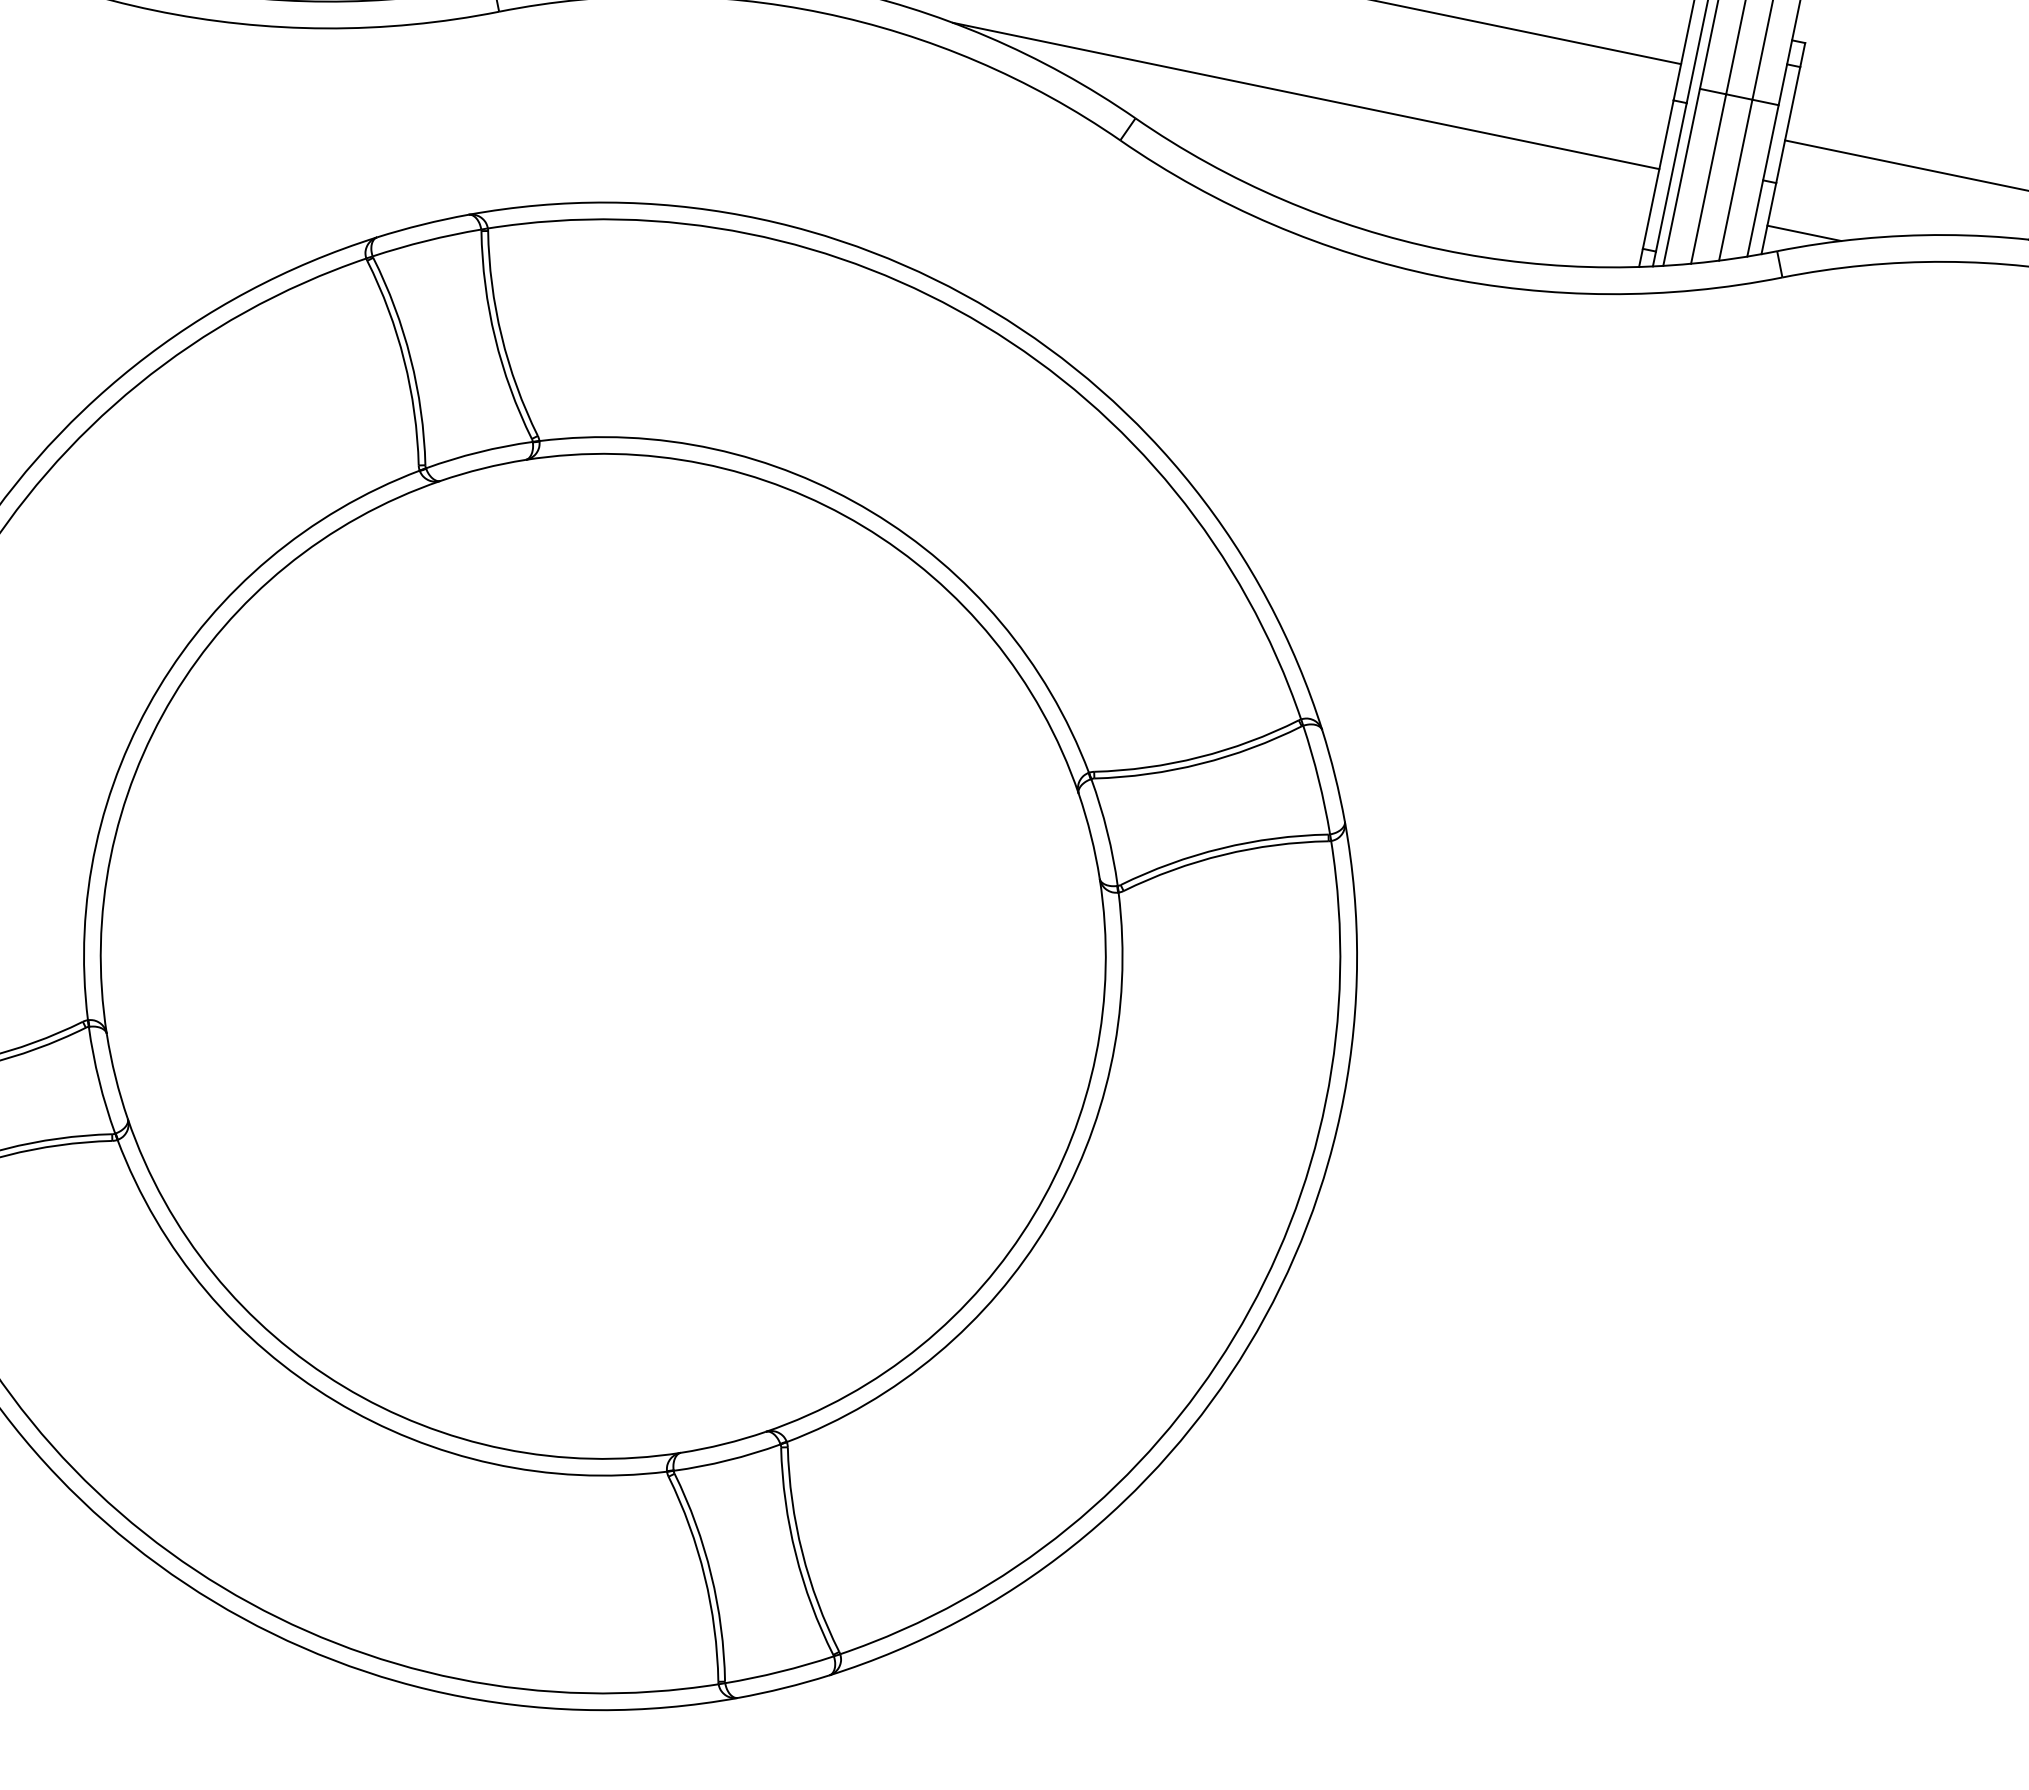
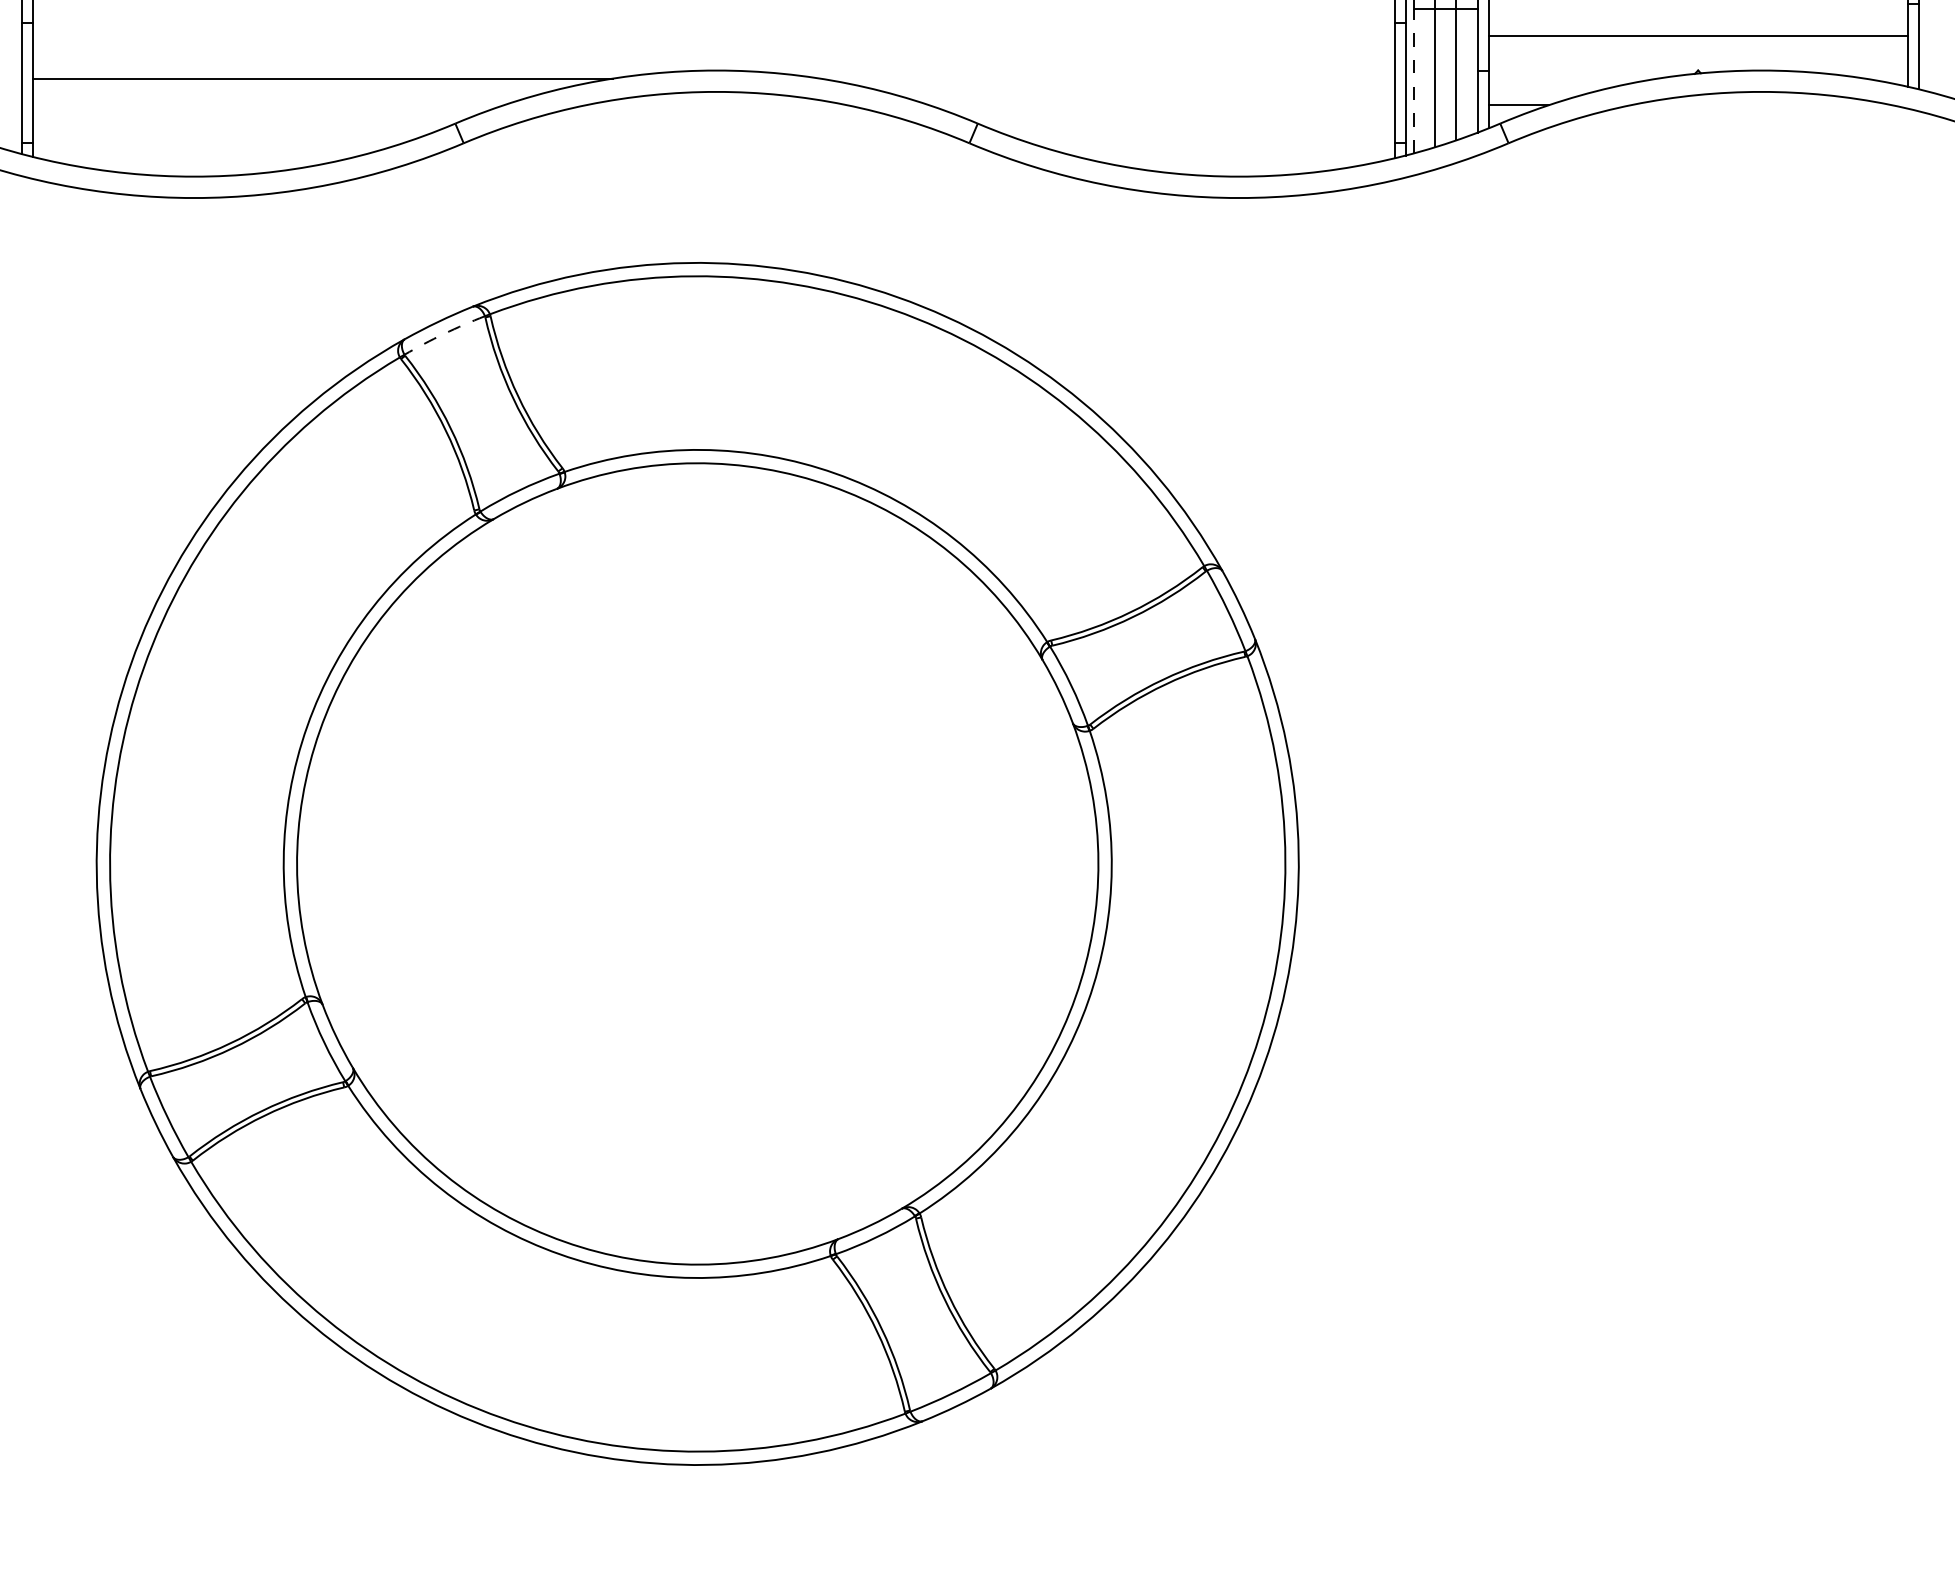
line: (1306, 95) -> (1107, 78), removed
line: (1681, 176) -> (1413, 80), solid -> dashed
arc: (427, 240) -> (444, 333), solid -> dashed

